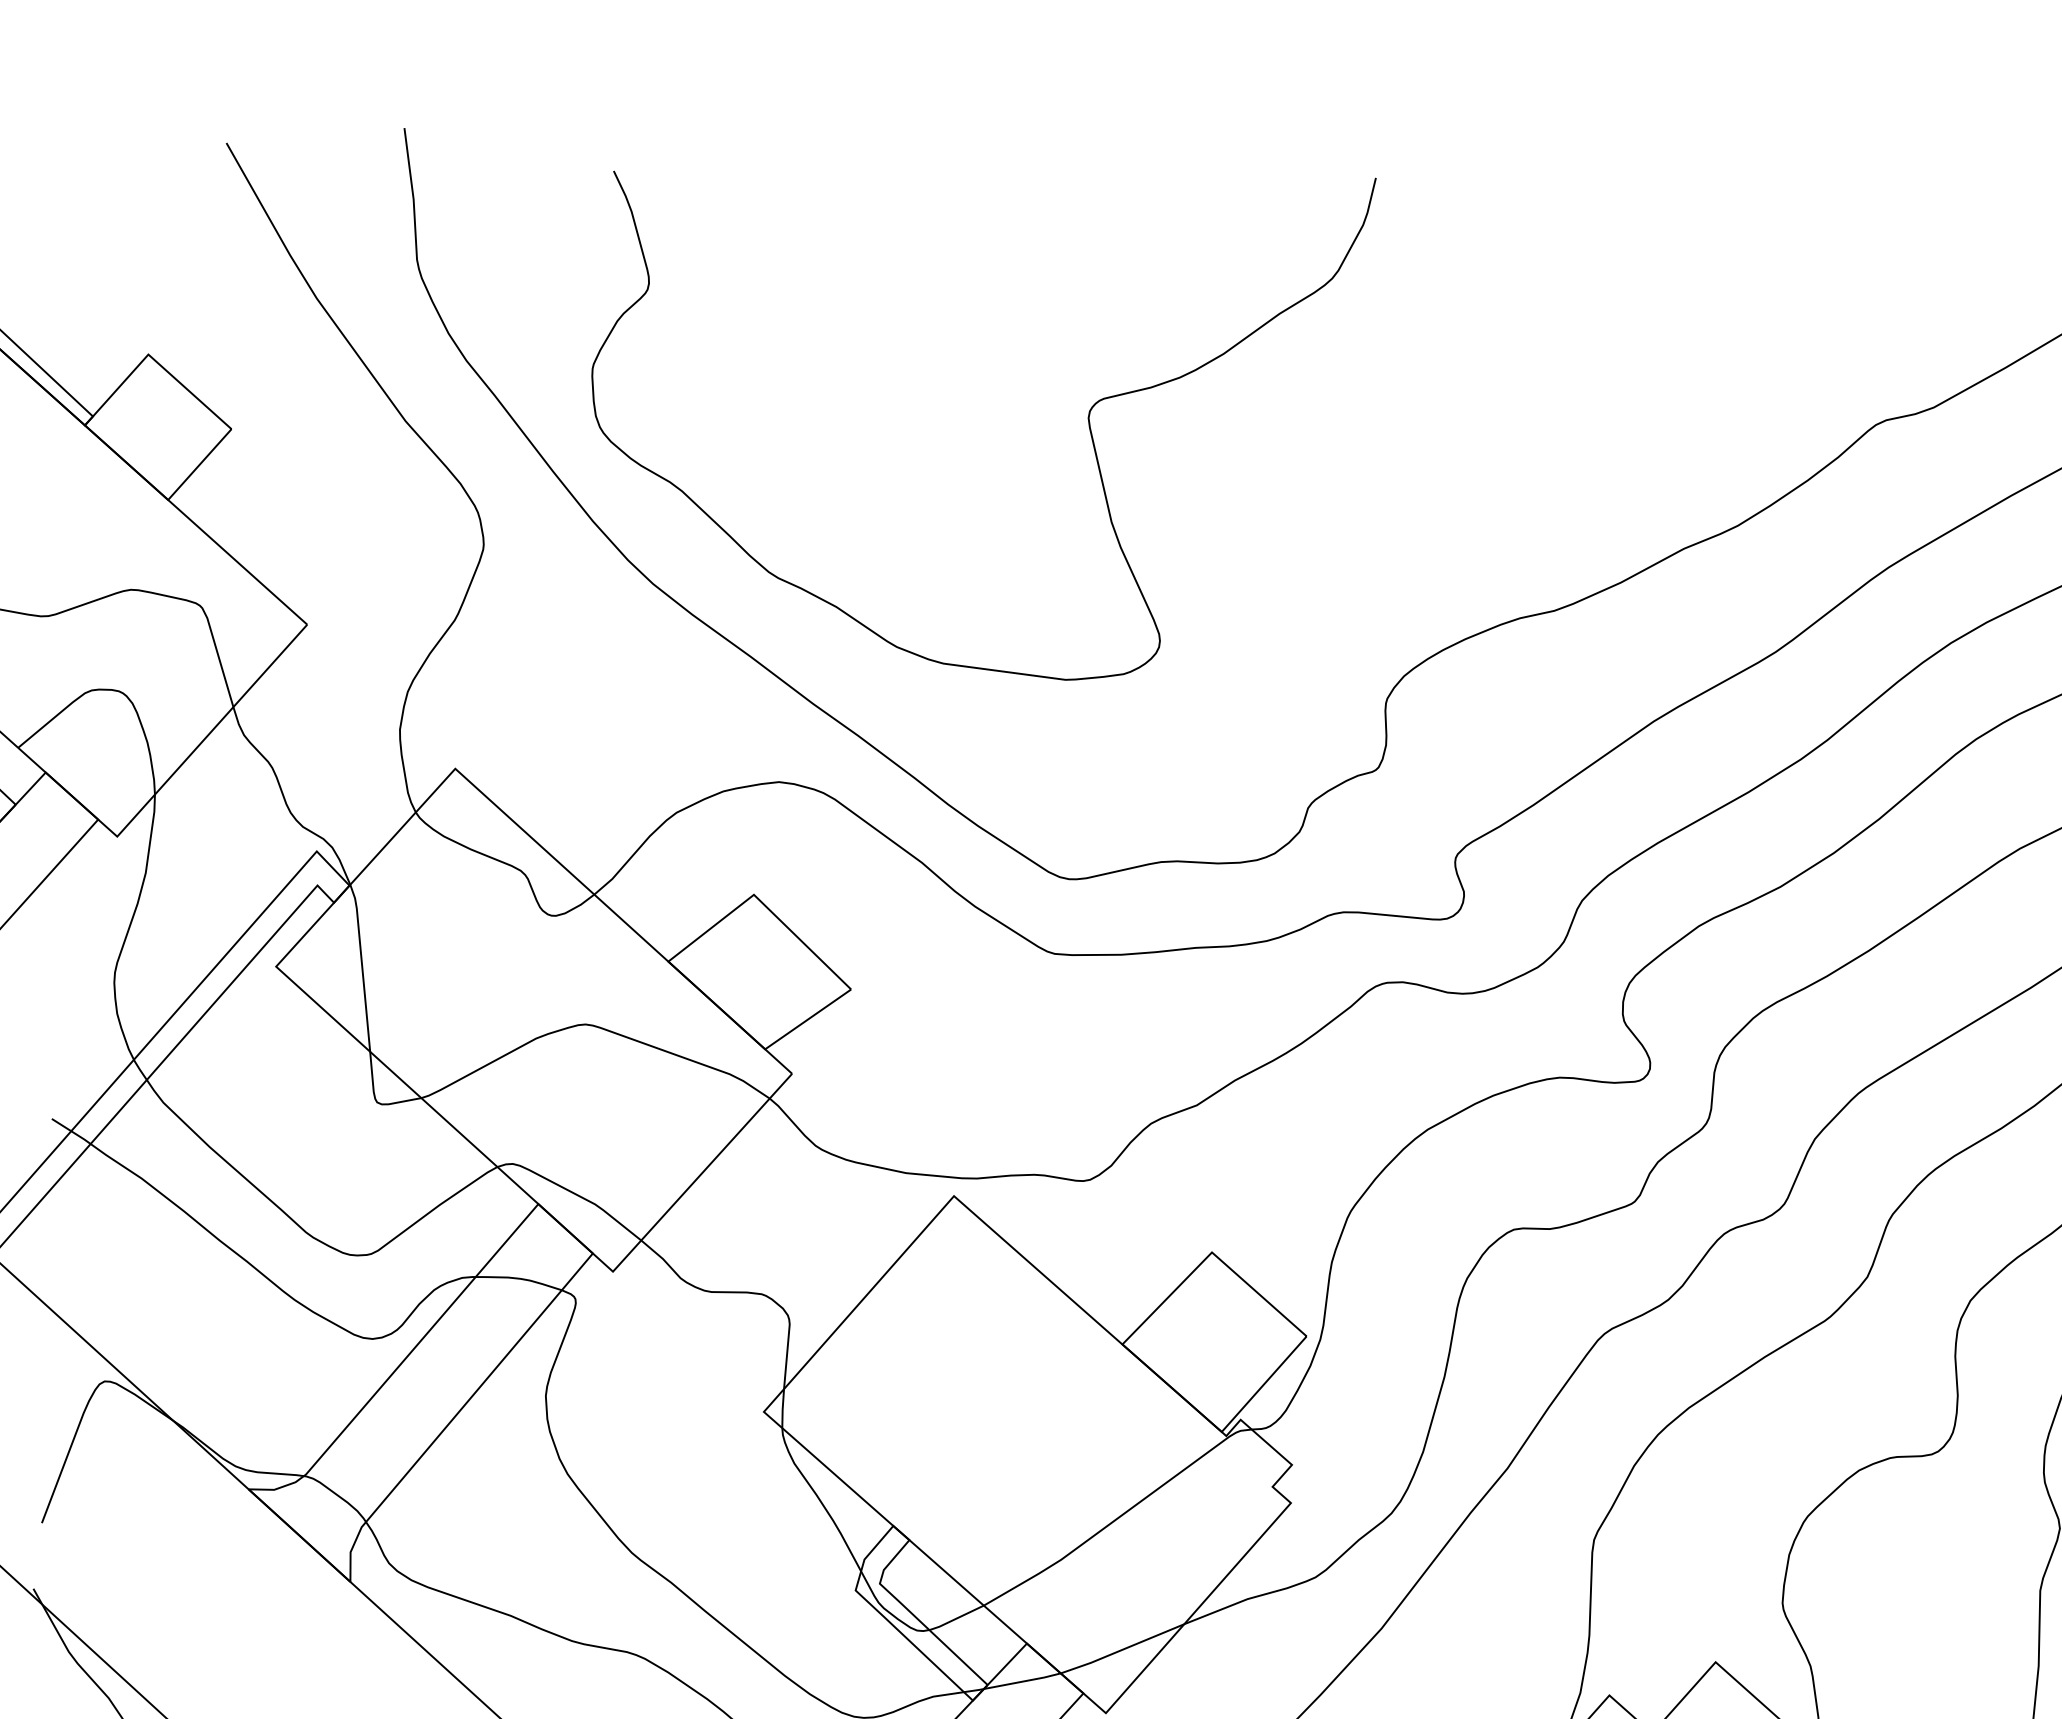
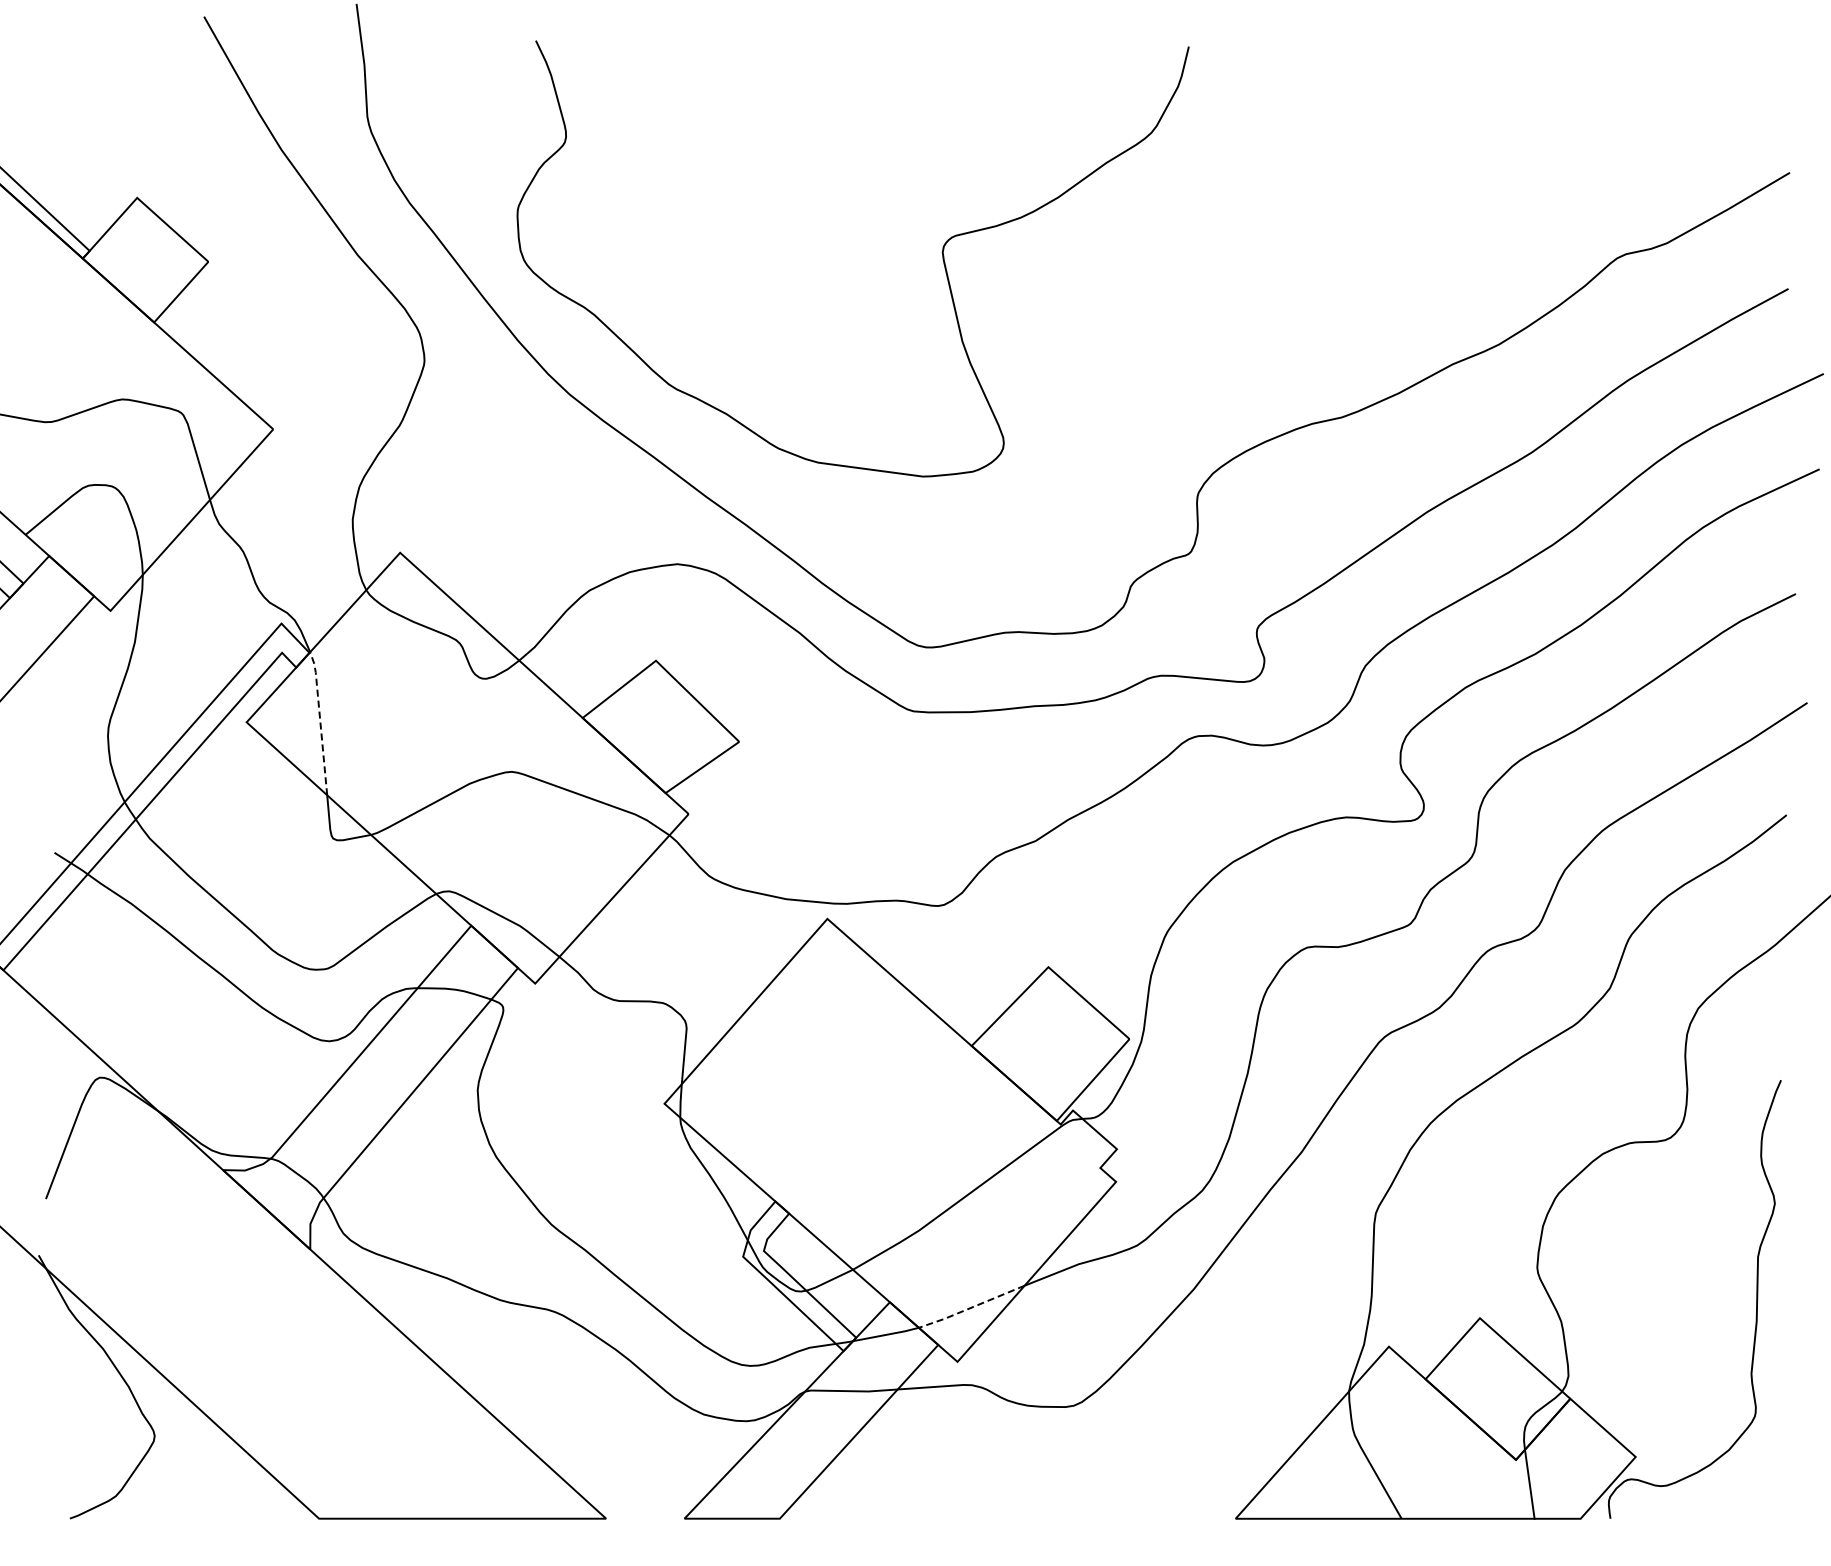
line: (362, 965) -> (320, 721), solid -> dashed
line: (1122, 1649) -> (971, 1307), solid -> dashed

